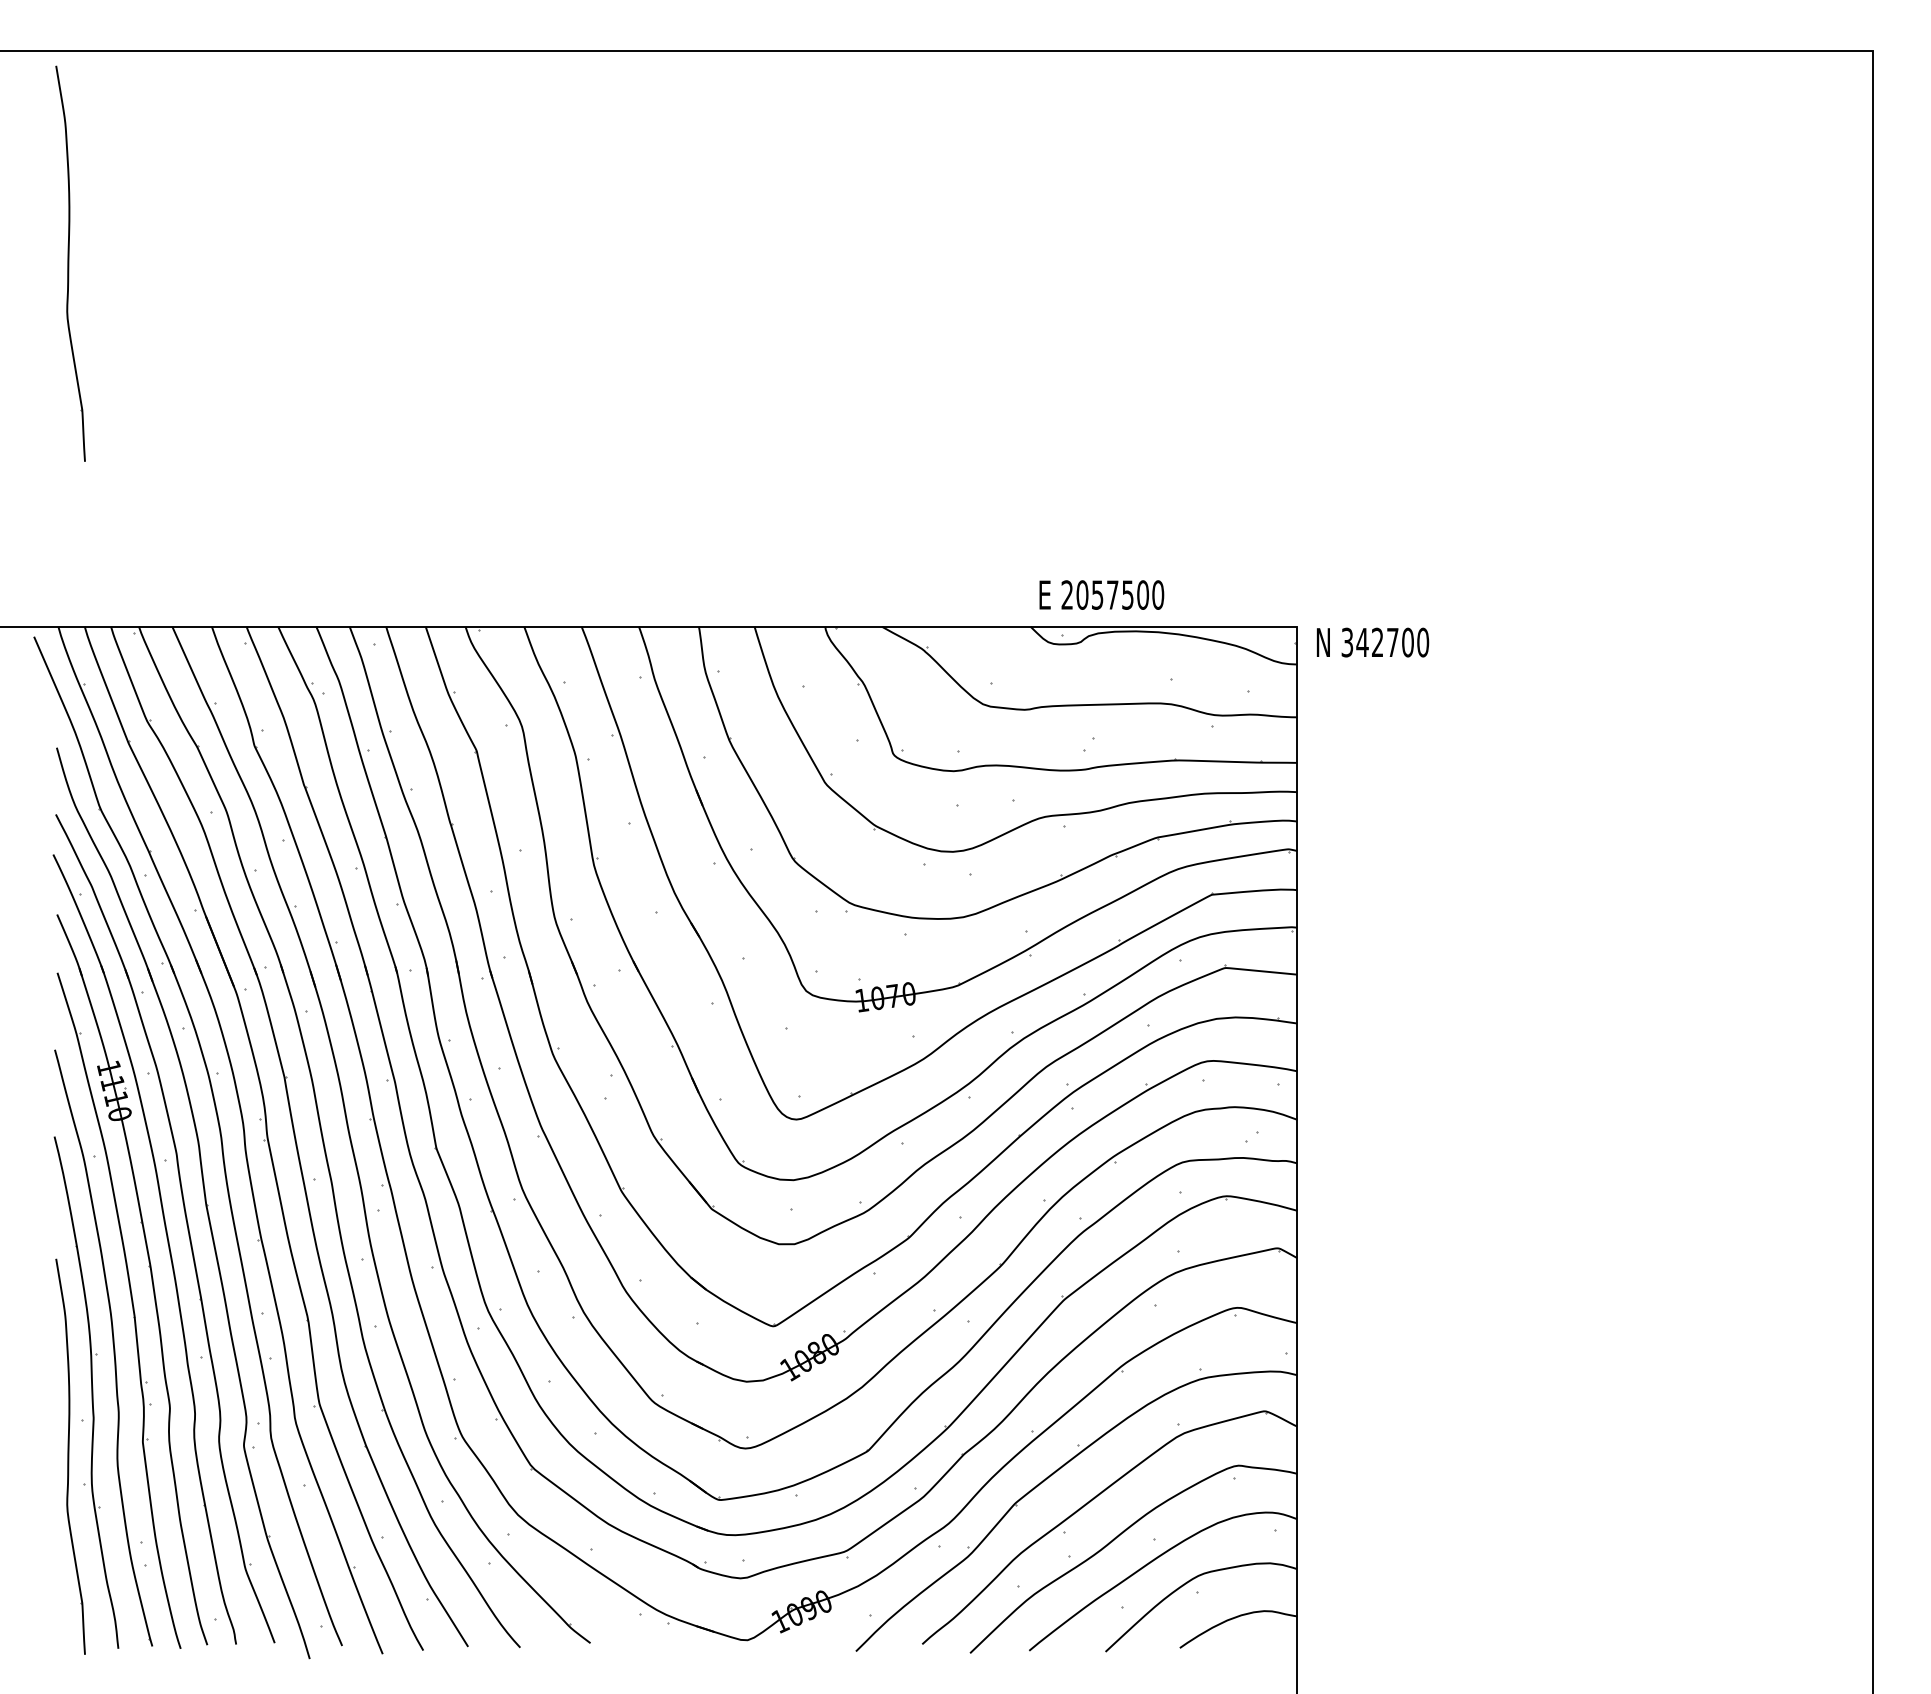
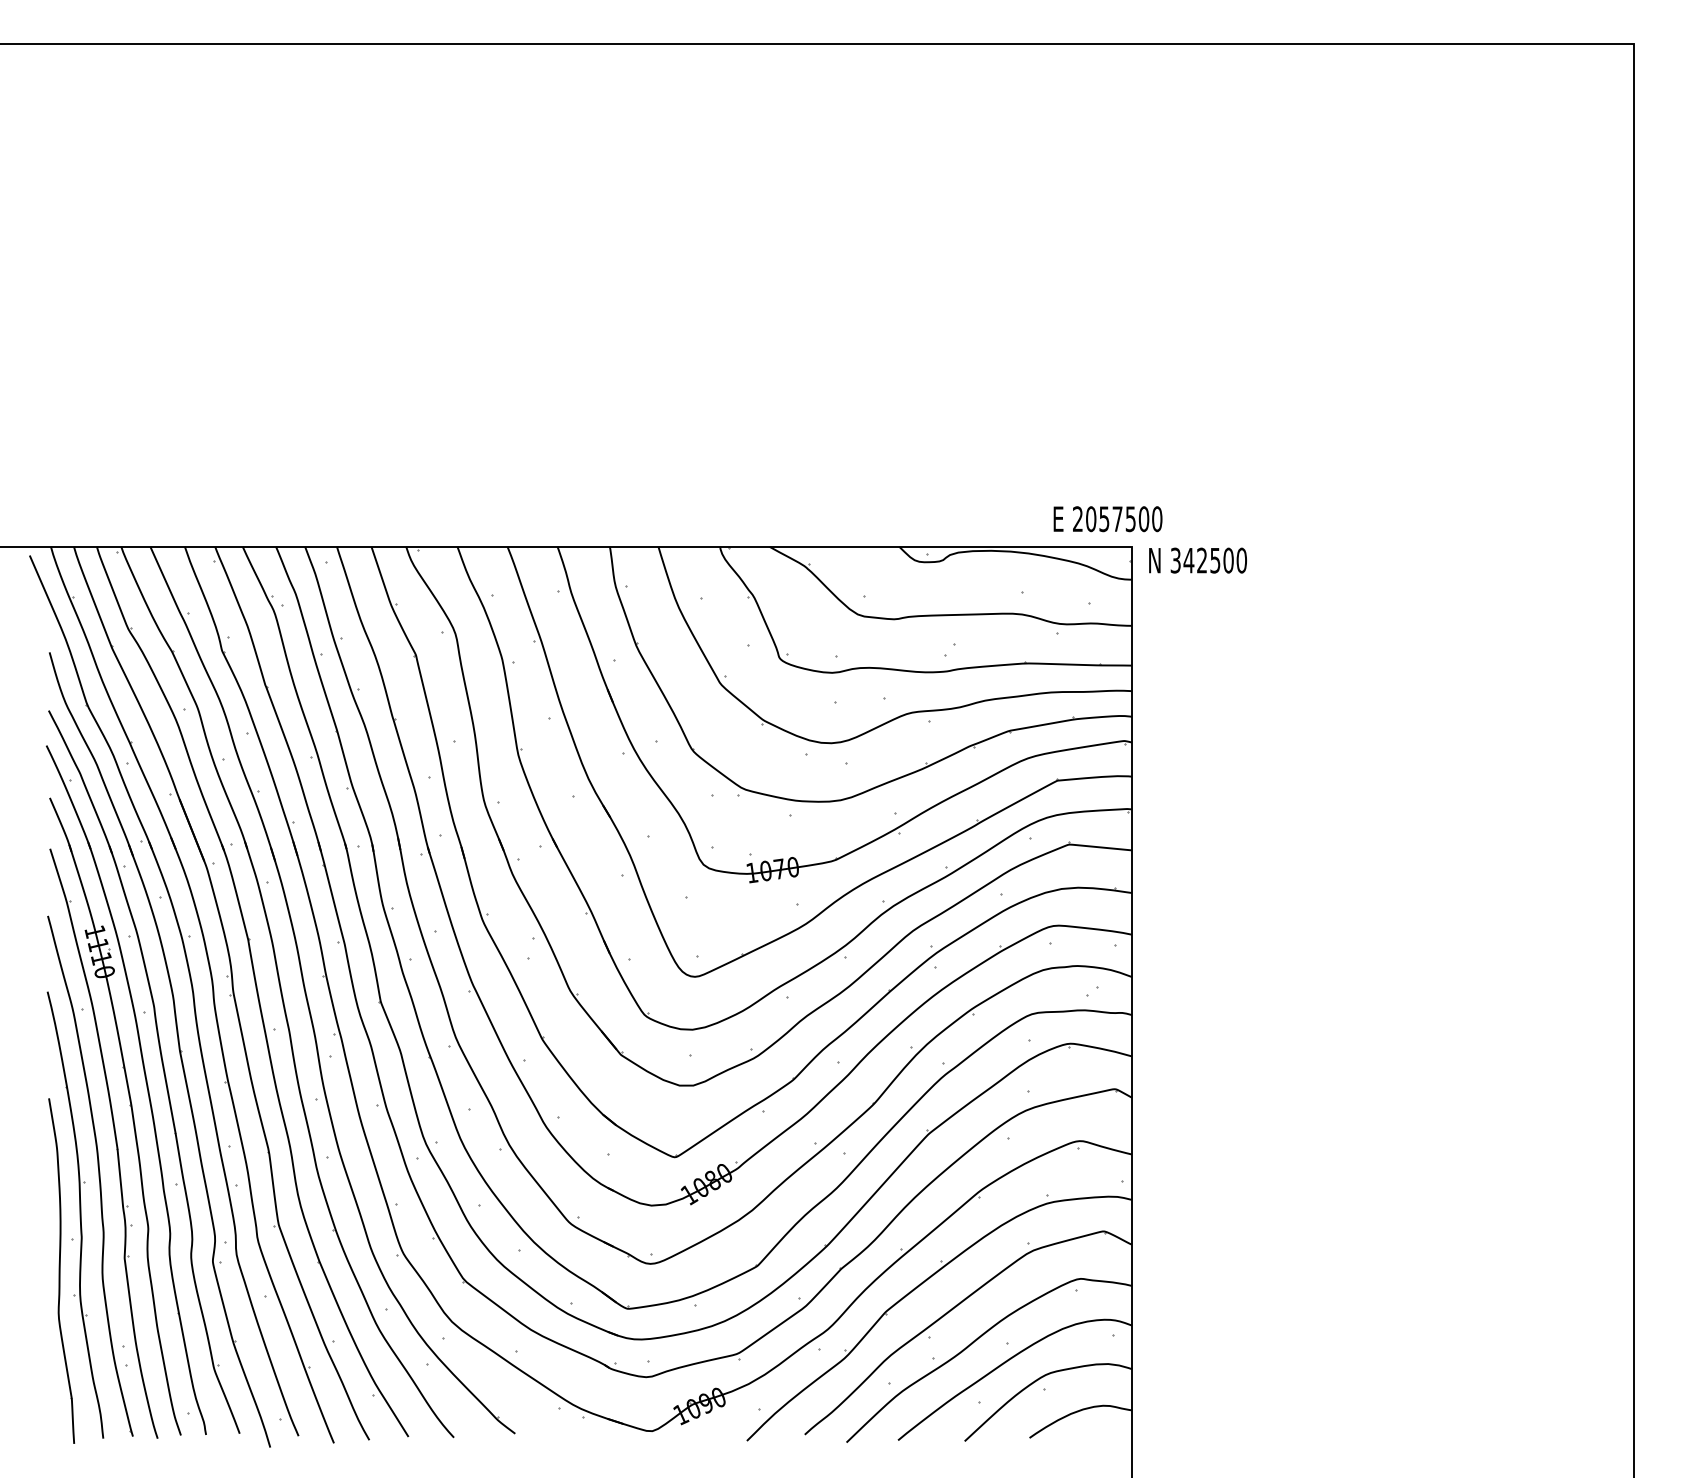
part: (70, 263) -> (61, 229), removed
text: (1101, 594) -> (1107, 518), moved
text: (1392, 642) -> (1215, 560), 342700 -> 342500

